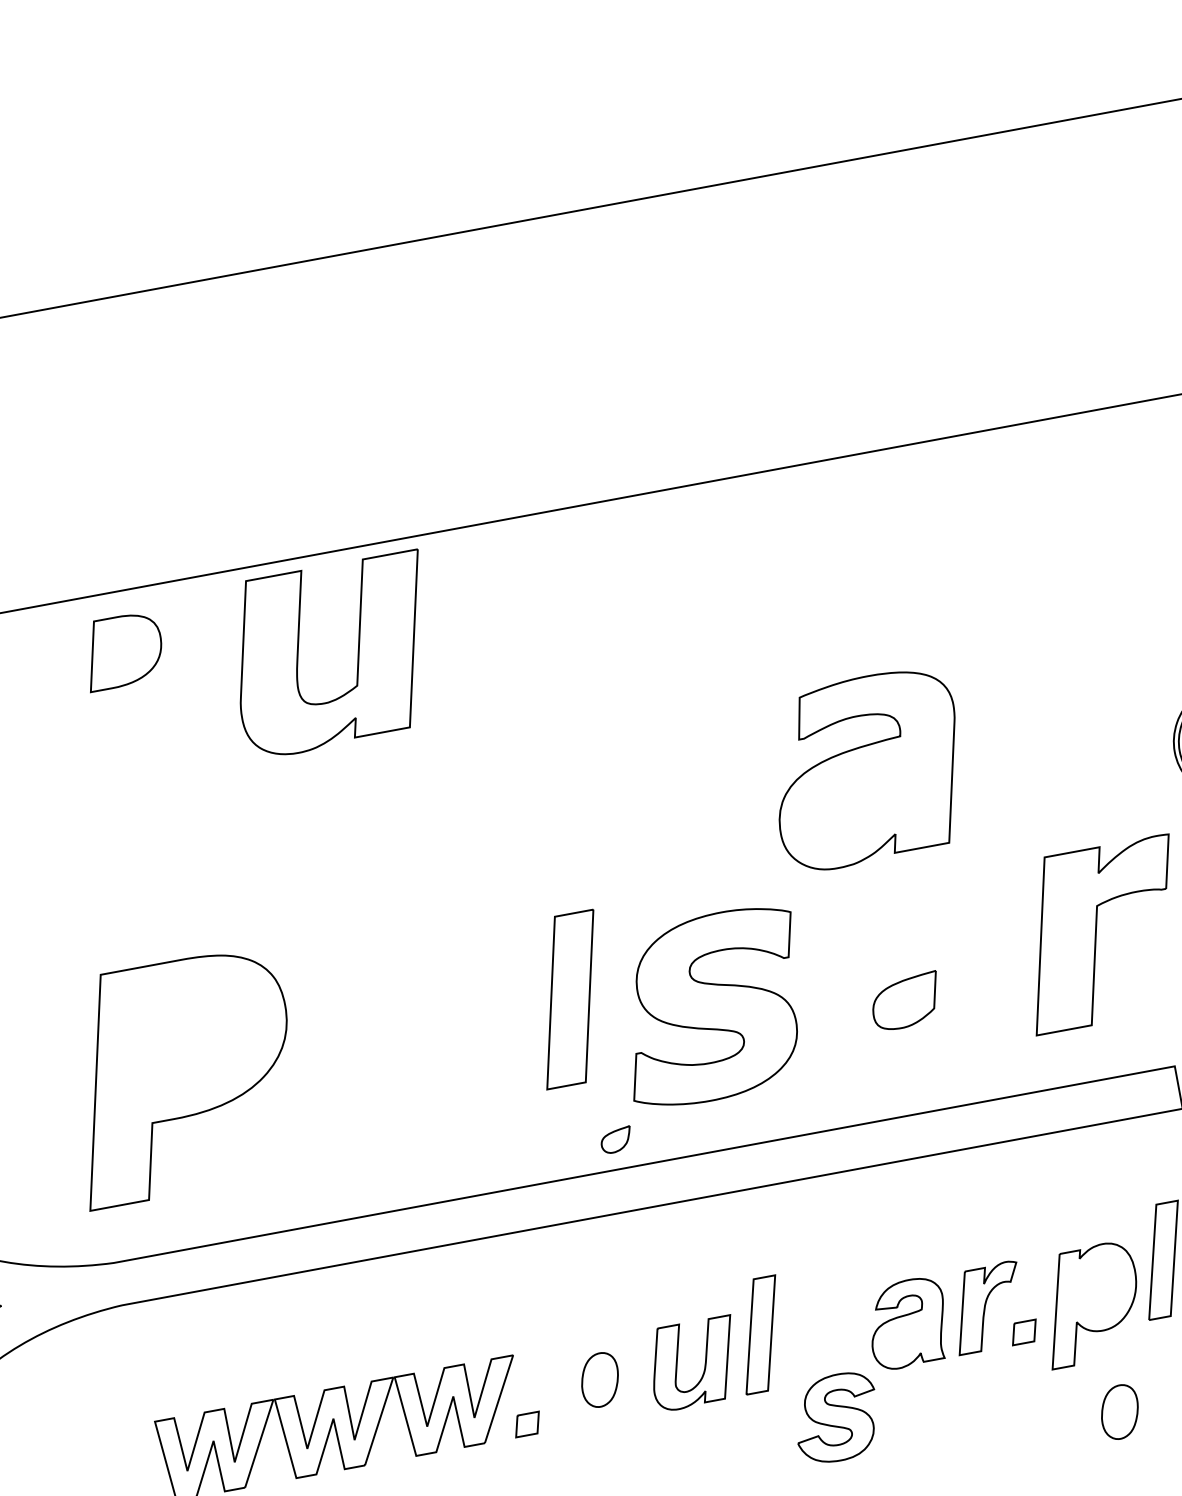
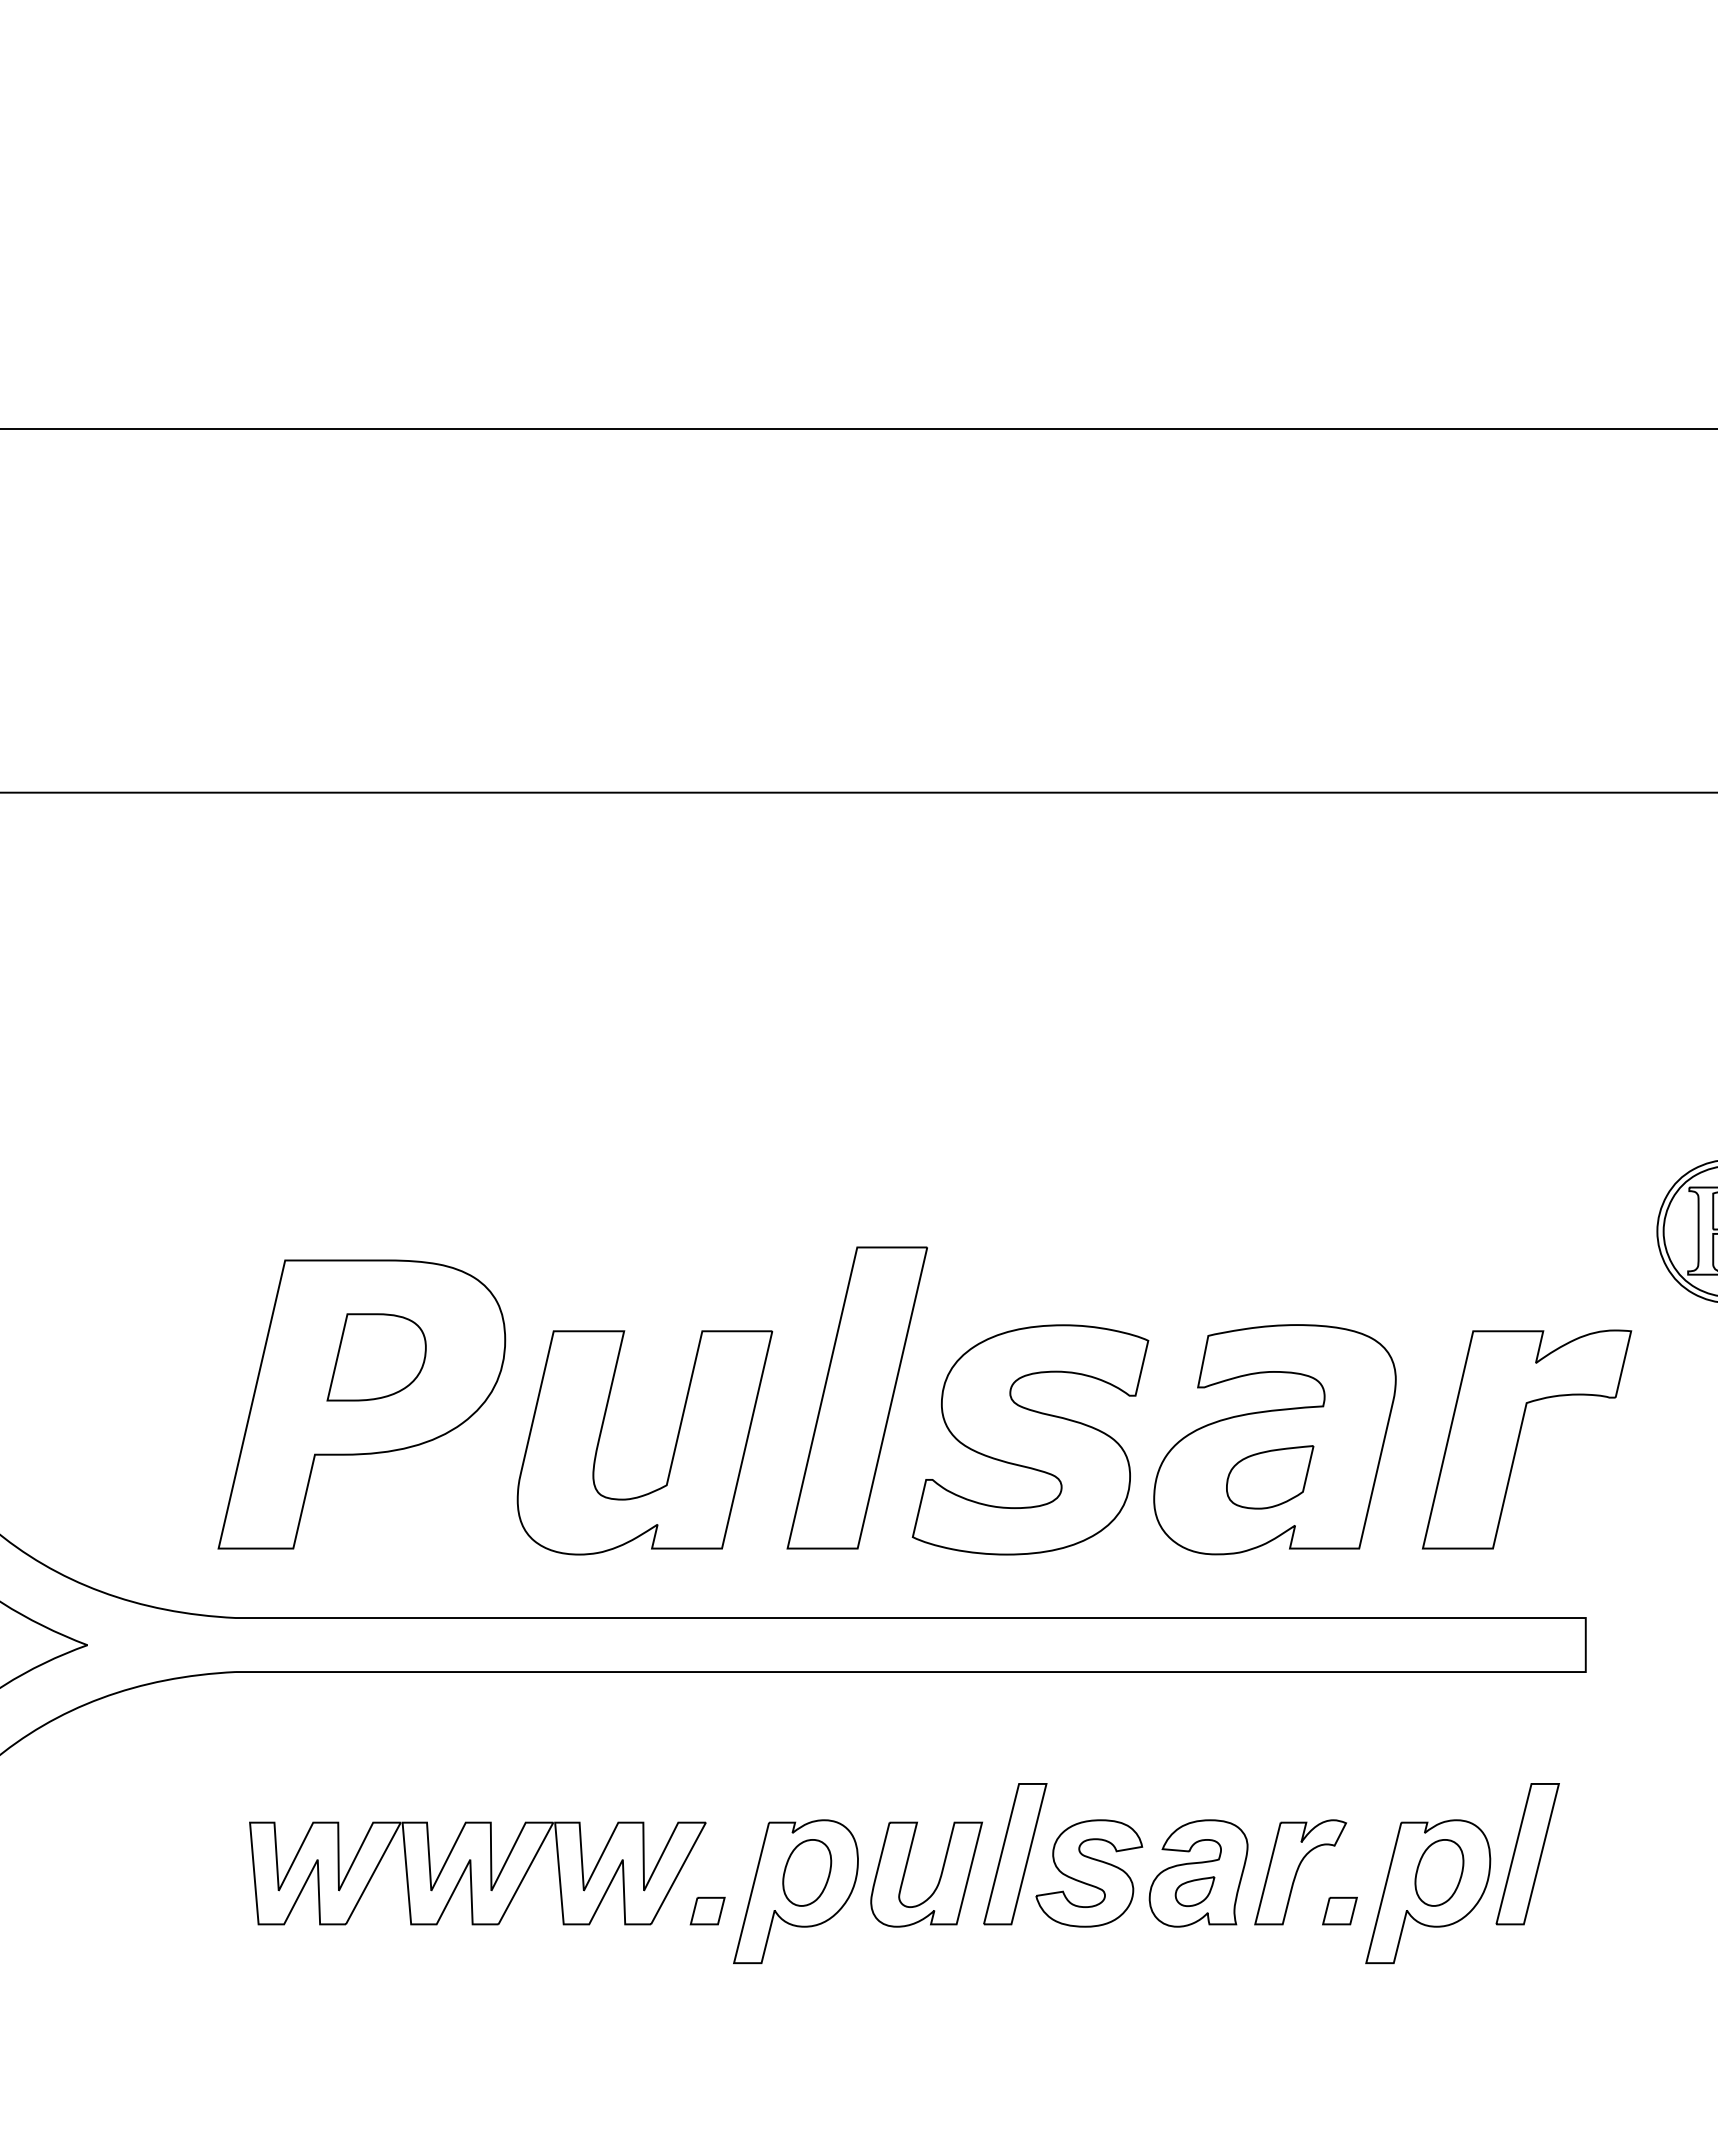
part: (123, 651) -> (376, 1357), moved
part: (357, 657) -> (673, 1450), moved
part: (866, 769) -> (1274, 1439), moved
part: (569, 999) -> (856, 1397), size x1.43
part: (616, 1140) -> (1194, 1891), moved
part: (593, 1396) -> (795, 1891), added
part: (1119, 1411) -> (1439, 1872), moved
part: (836, 1417) -> (1089, 1873), moved

